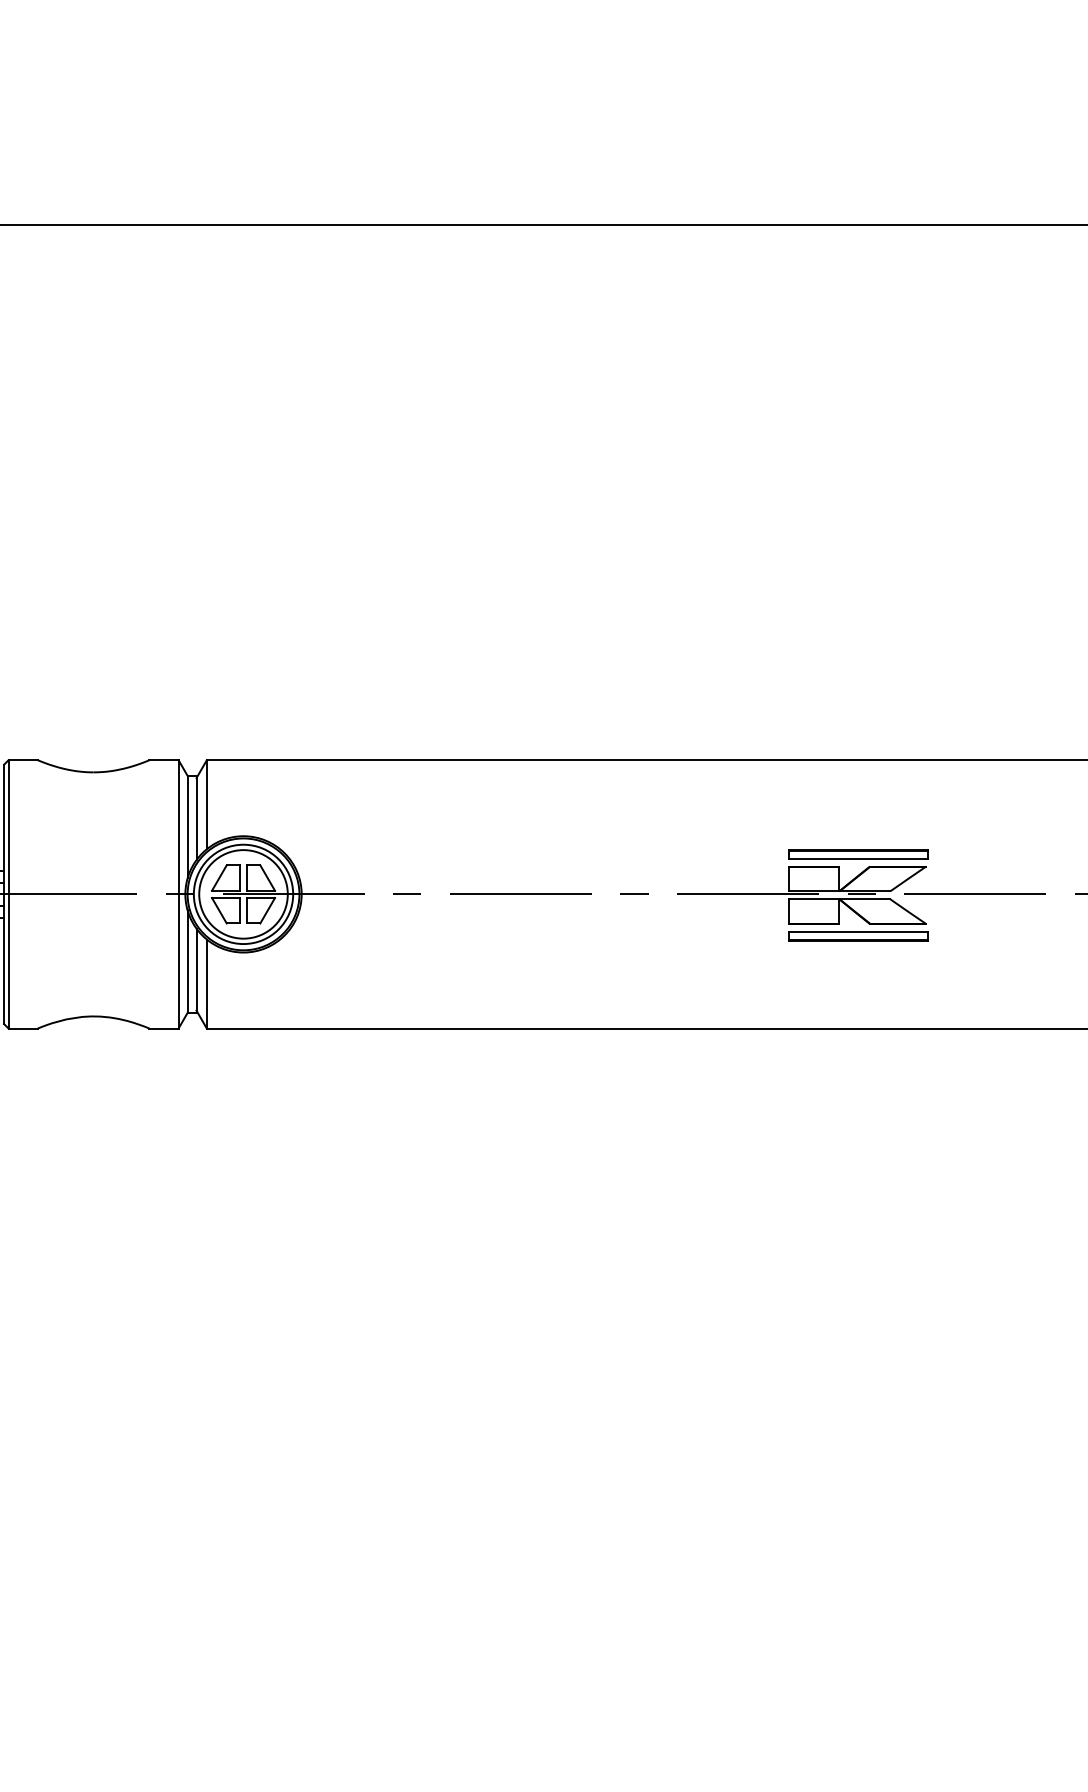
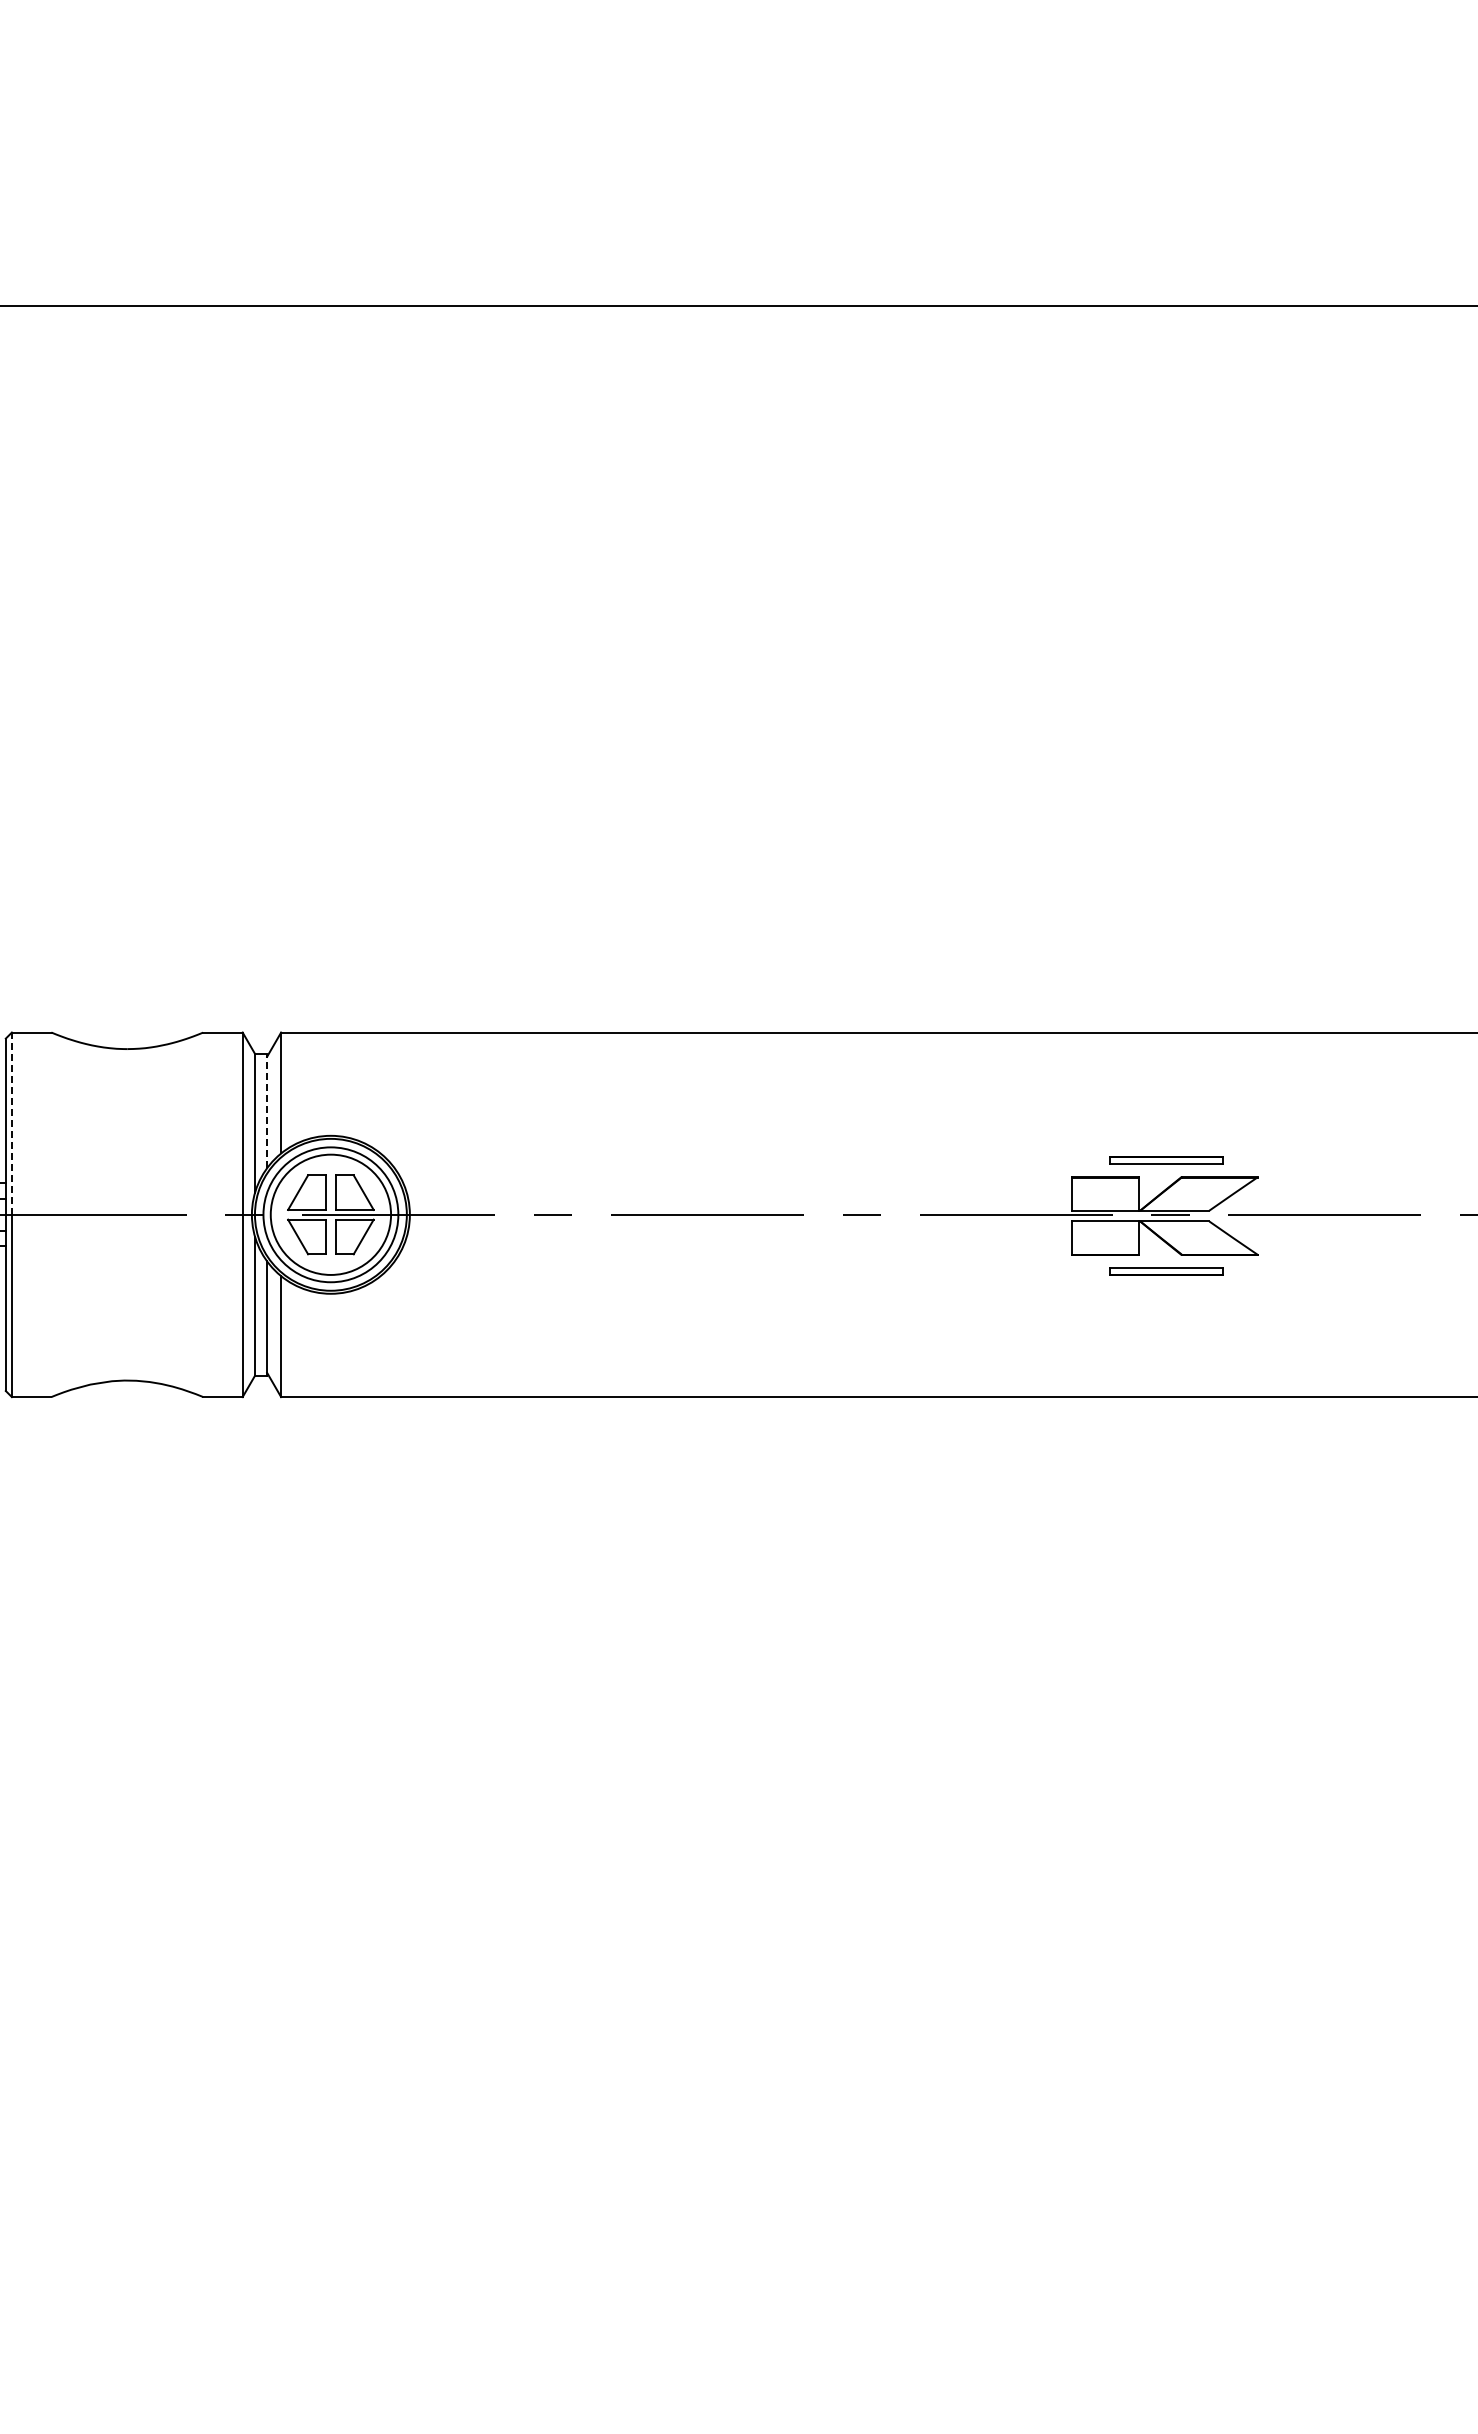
line: (196, 817) -> (267, 1110), solid -> dashed
line: (8, 827) -> (11, 1123), solid -> dashed
part: (858, 854) -> (1166, 1160), size x0.6
part: (858, 936) -> (1166, 1271), size x0.6

